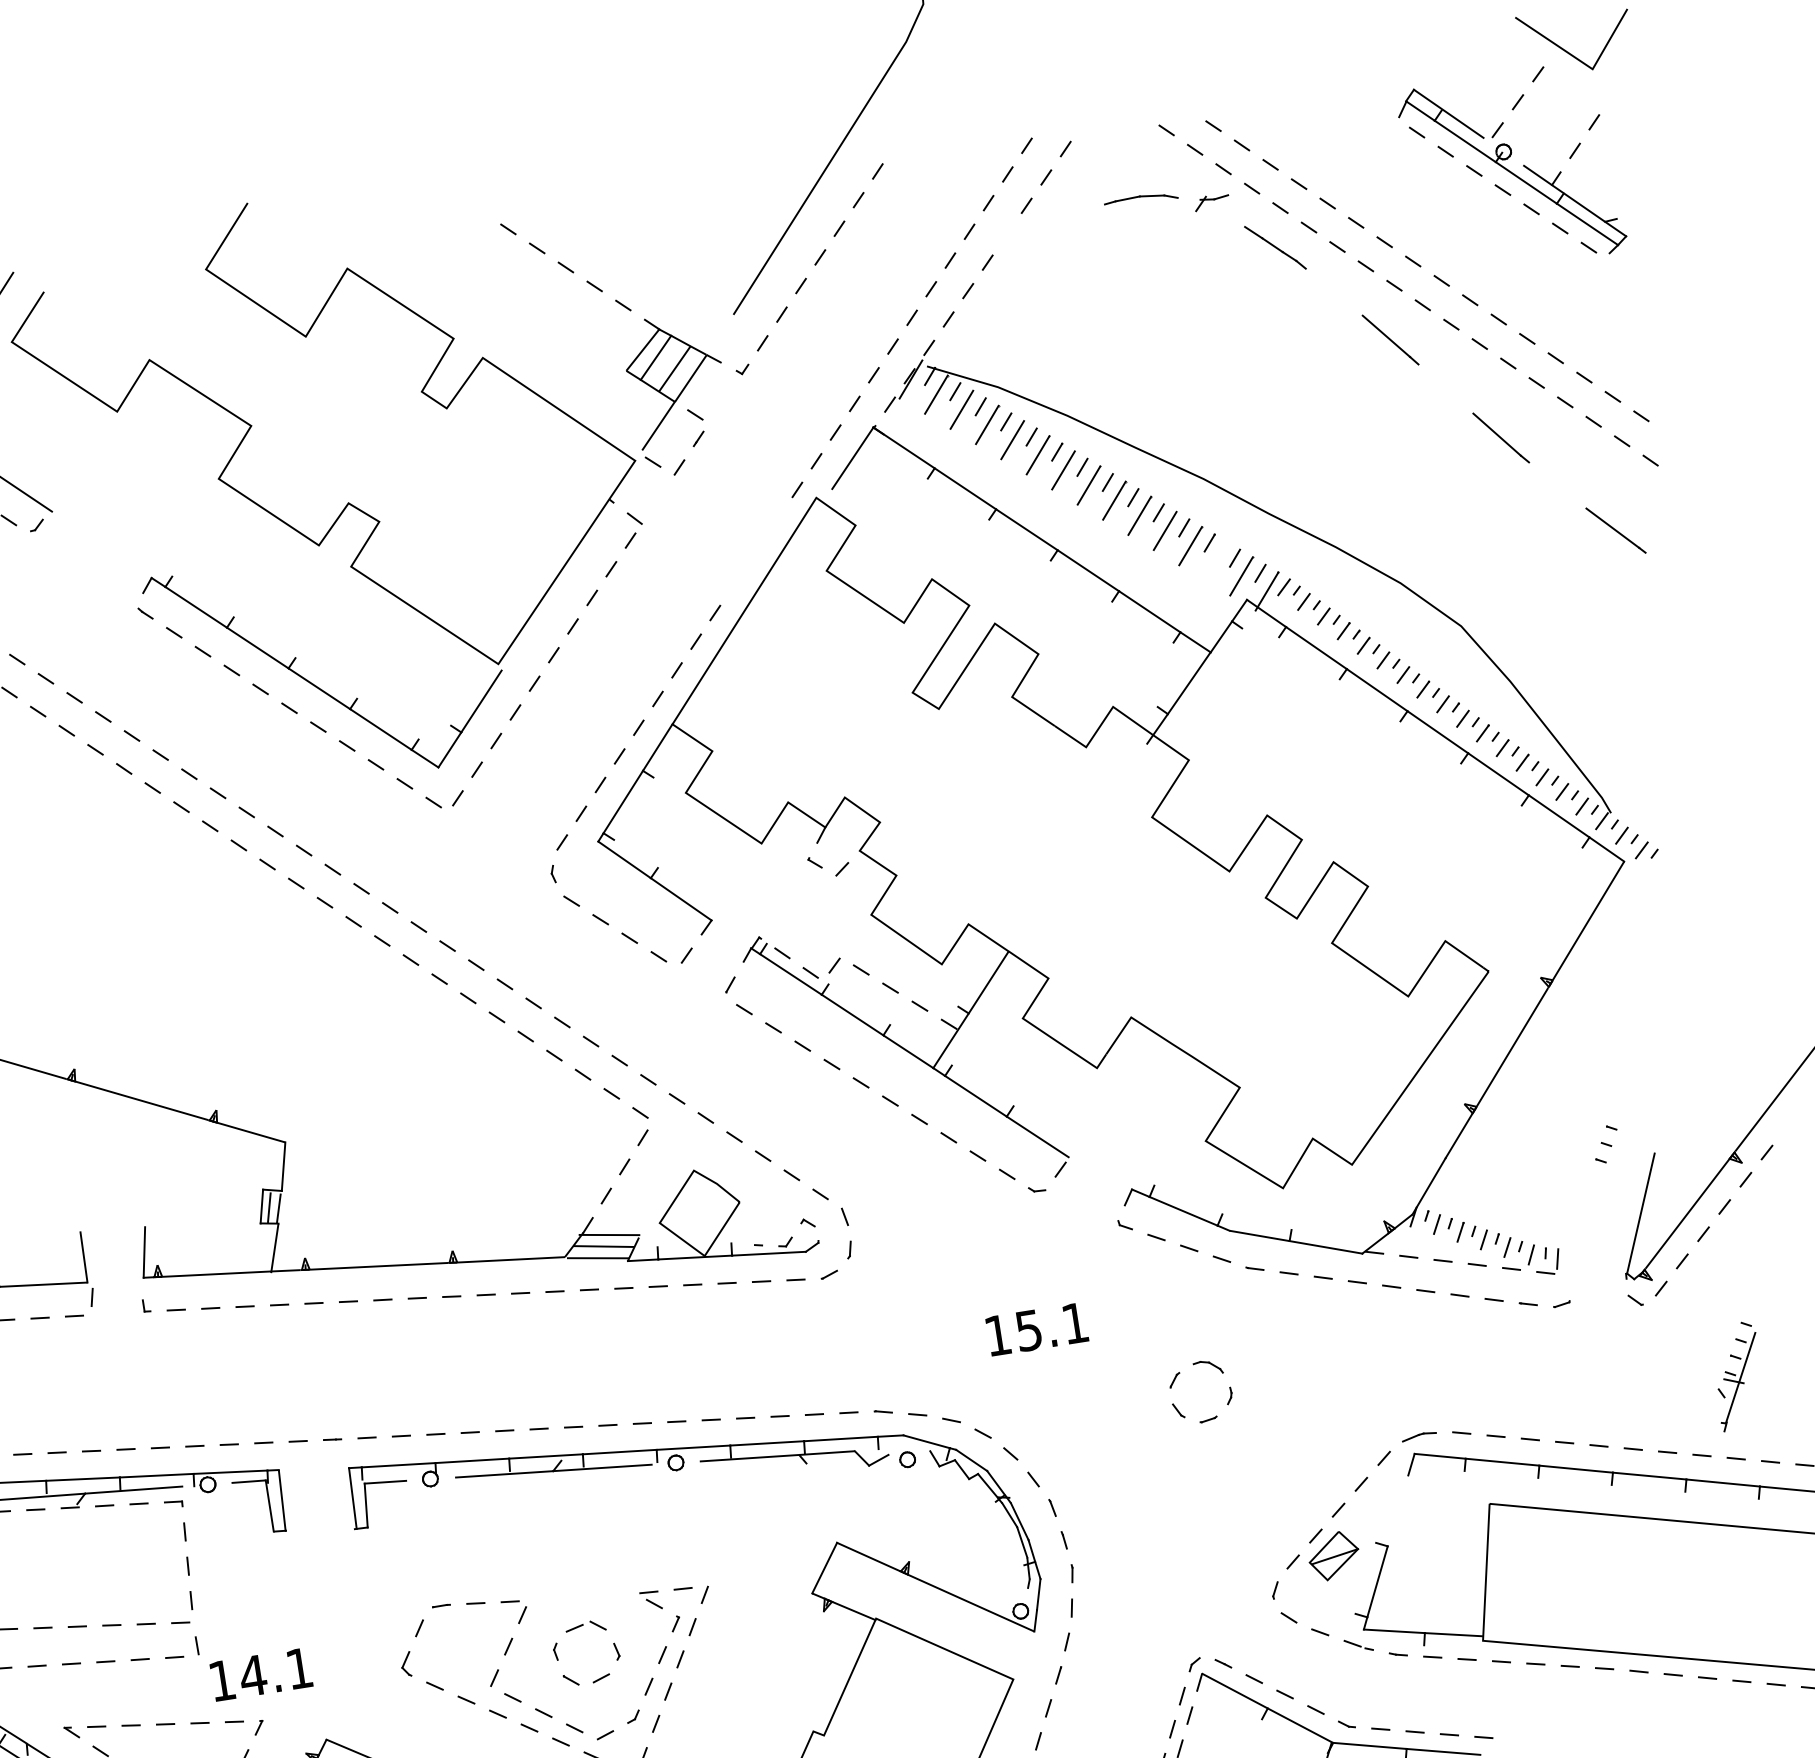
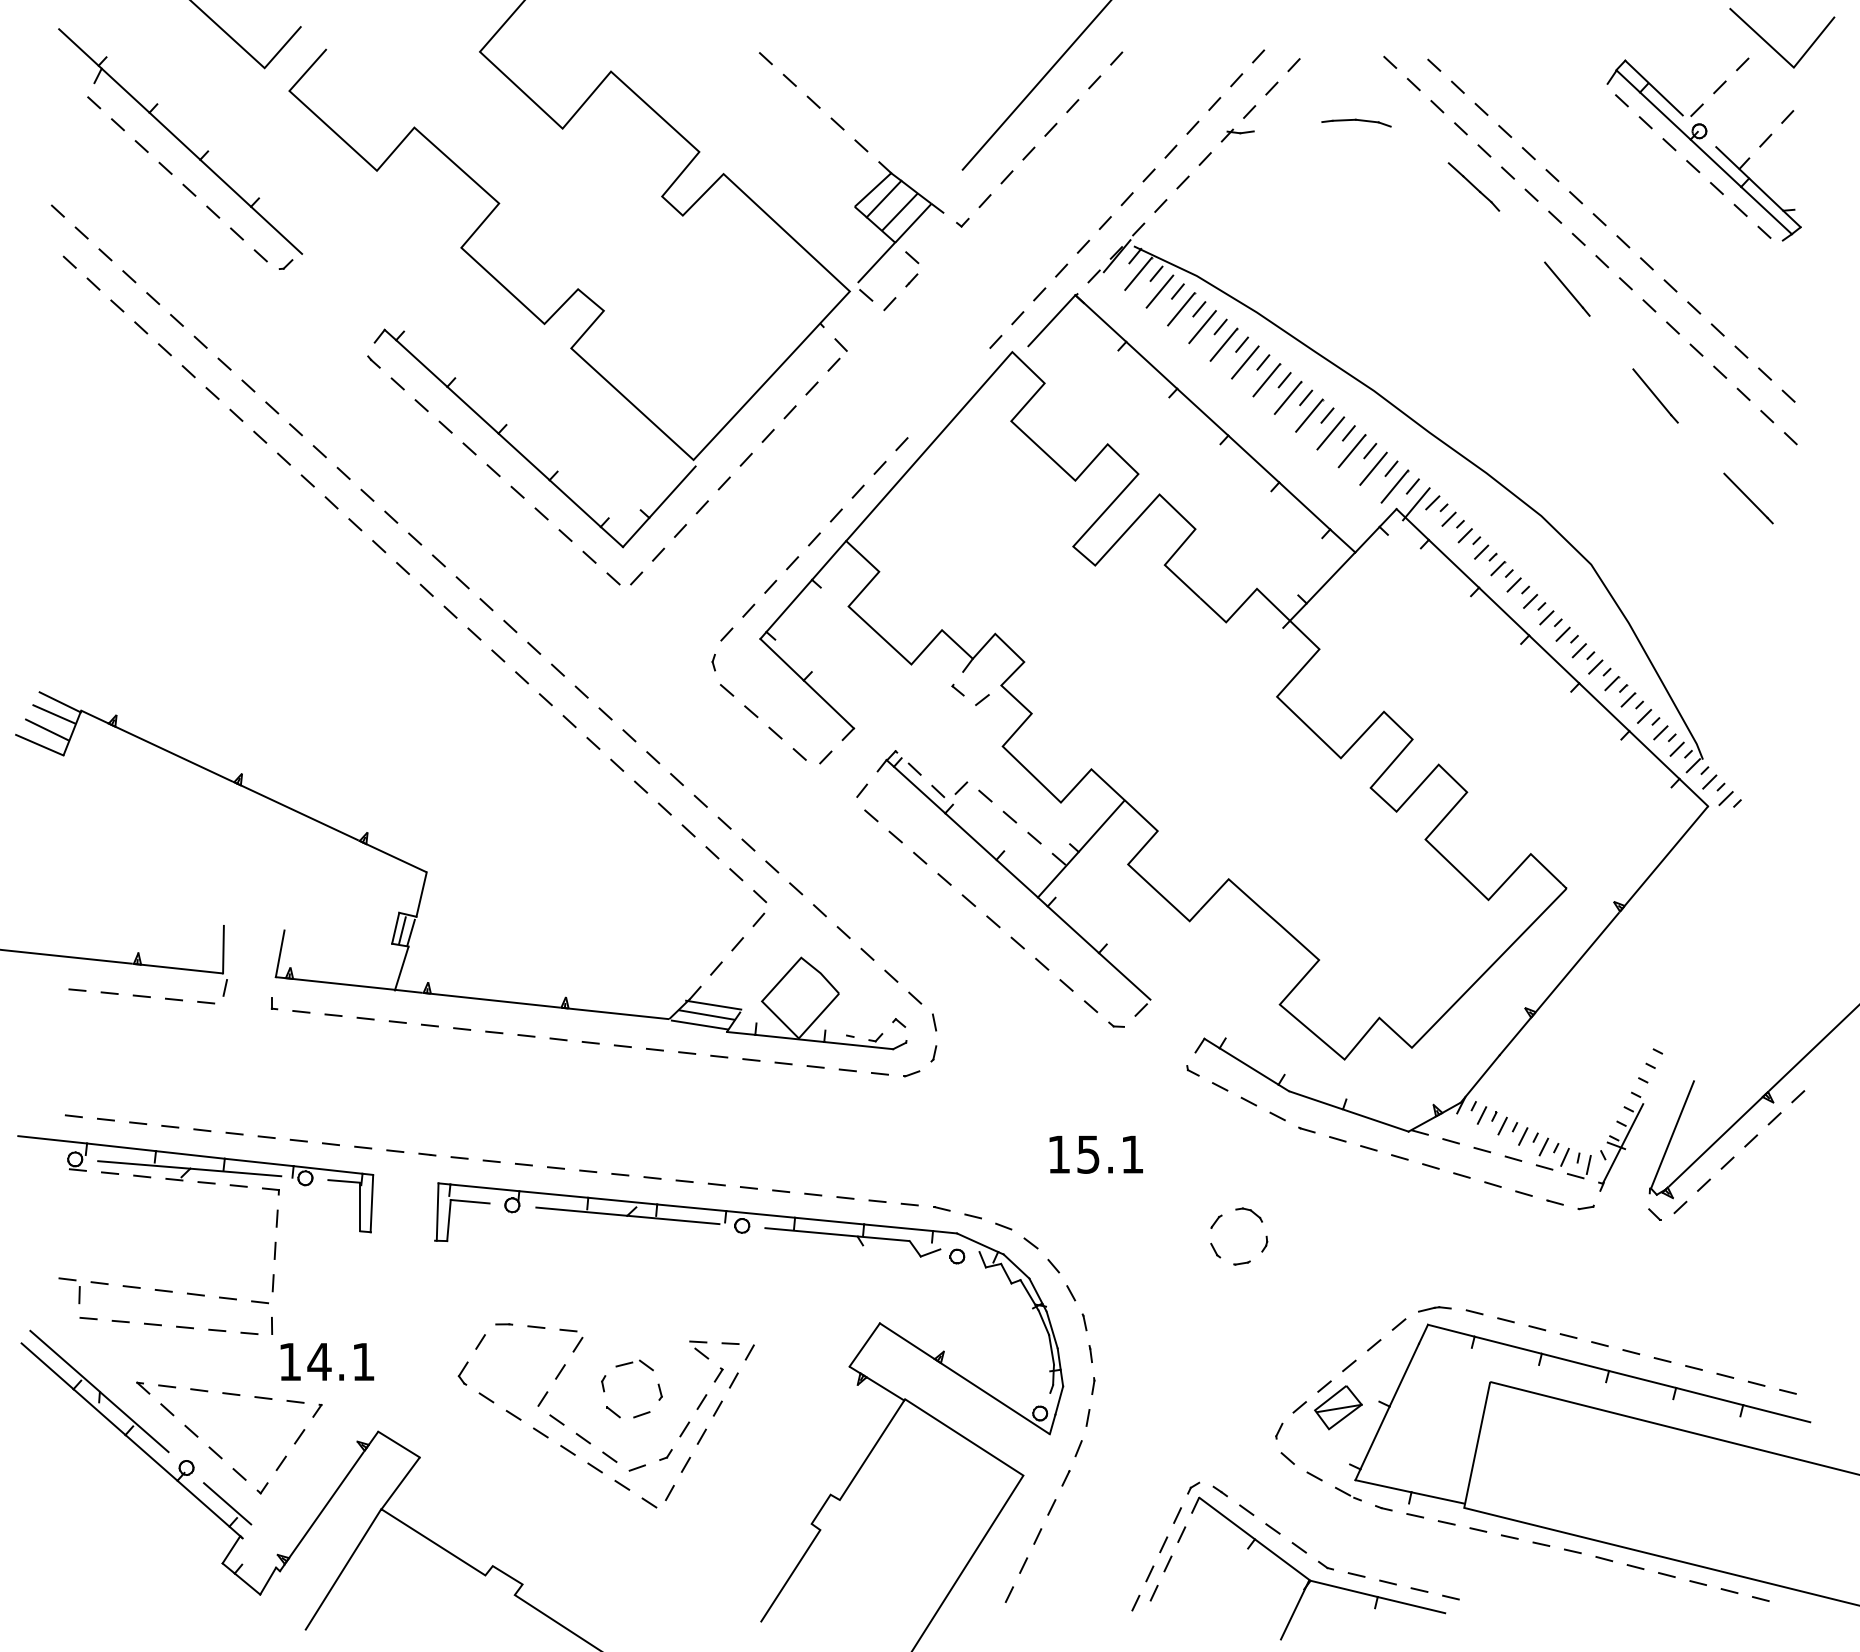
part: (1211, 202) -> (1237, 135), moved
line: (1216, 560) -> (1373, 468), added
part: (1738, 1375) -> (1621, 1141), moved
line: (1397, 1510) -> (1403, 1374), added

